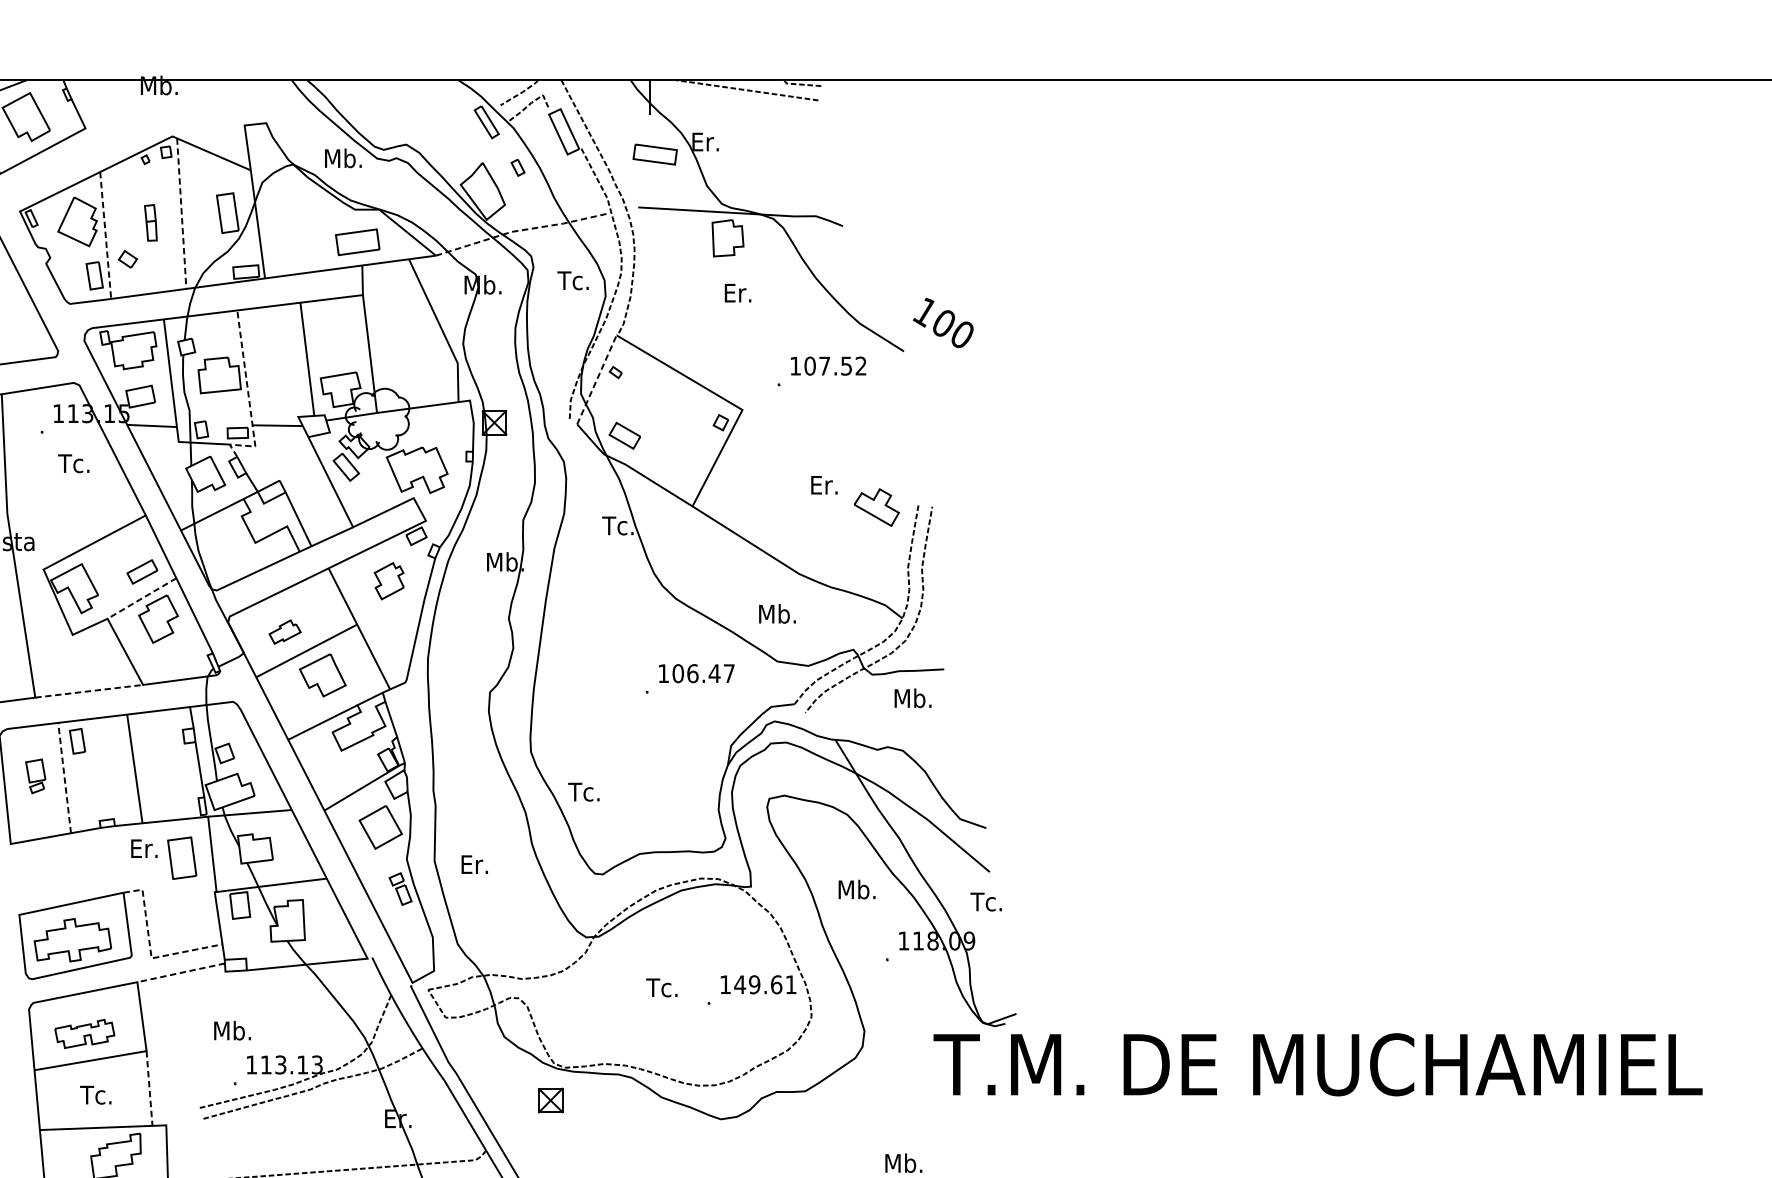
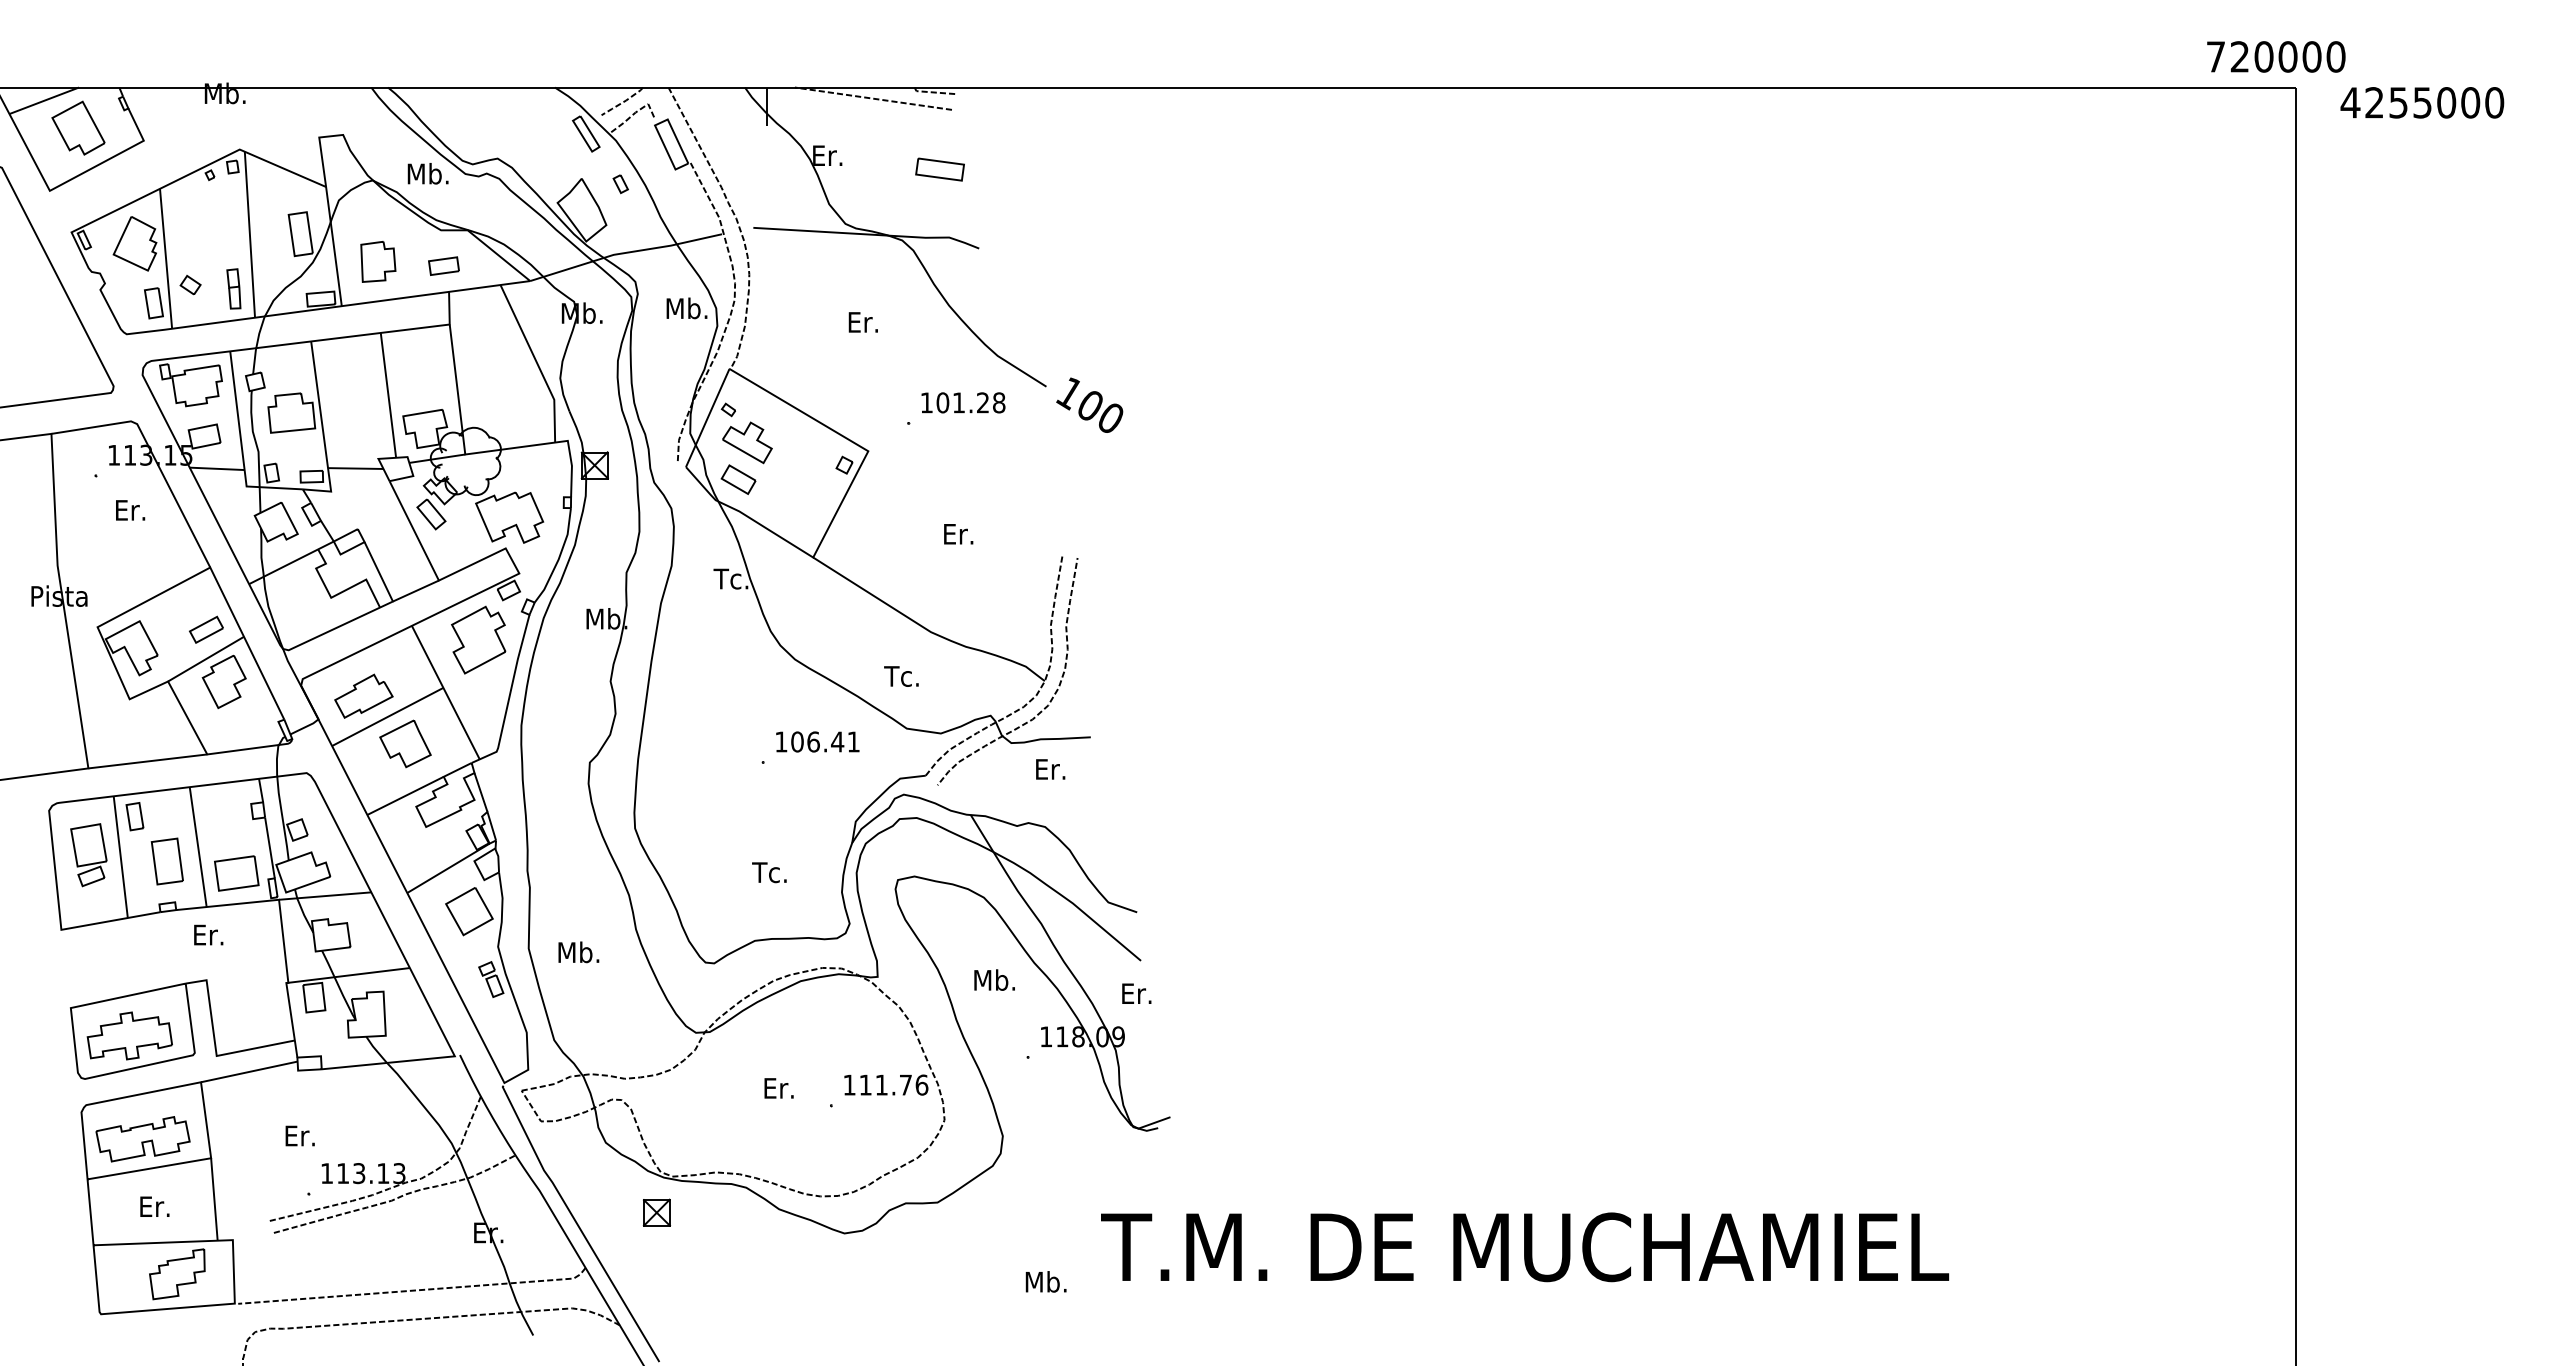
part: (654, 154) -> (939, 169), moved
line: (181, 214) -> (249, 235), dashed -> solid
part: (150, 222) -> (233, 288), moved
line: (522, 229) -> (625, 252), dashed -> solid
line: (106, 236) -> (166, 259), dashed -> solid
part: (728, 237) -> (378, 261), moved
part: (357, 241) -> (443, 265), size x0.62
text: (576, 280) -> (685, 308), Tc. -> Mb.
text: (943, 322) -> (1089, 404), moved
text: (843, 365) -> (979, 402), 107.52 -> 101.28
line: (596, 380) -> (707, 418), dashed -> solid
line: (249, 399) -> (324, 439), dashed -> solid
text: (73, 463) -> (130, 510), Tc. -> Er.
part: (876, 507) -> (747, 442), moved
part: (389, 580) -> (478, 639), size x1.67
line: (141, 598) -> (205, 659), dashed -> solid
text: (776, 613) -> (905, 675), Mb. -> Tc.
part: (284, 631) -> (363, 695), size x1.67
text: (729, 673) -> (853, 741), 106.47 -> 106.41
line: (88, 691) -> (147, 761), dashed -> solid
text: (914, 697) -> (1057, 768), Mb. -> Er.
part: (35, 776) -> (88, 855), size x1.67
line: (64, 777) -> (120, 856), dashed -> solid
text: (583, 791) -> (769, 872), moved
part: (169, 792) -> (236, 873), added
part: (181, 858) -> (166, 861), moved
text: (481, 864) -> (580, 952), Er. -> Mb.
text: (985, 901) -> (1136, 993), Tc. -> Er.
line: (150, 950) -> (215, 1047), dashed -> solid
line: (180, 973) -> (248, 1072), dashed -> solid
text: (765, 984) -> (893, 1084), 149.61 -> 111.76
text: (661, 987) -> (779, 1088), Tc. -> Er.
text: (233, 1030) -> (307, 1135), Mb. -> Er.
part: (84, 1034) -> (142, 1139), size x1.43
text: (1318, 1064) -> (1525, 1247), moved
line: (149, 1088) -> (214, 1199), dashed -> solid
text: (95, 1094) -> (154, 1206), Tc. -> Er.

